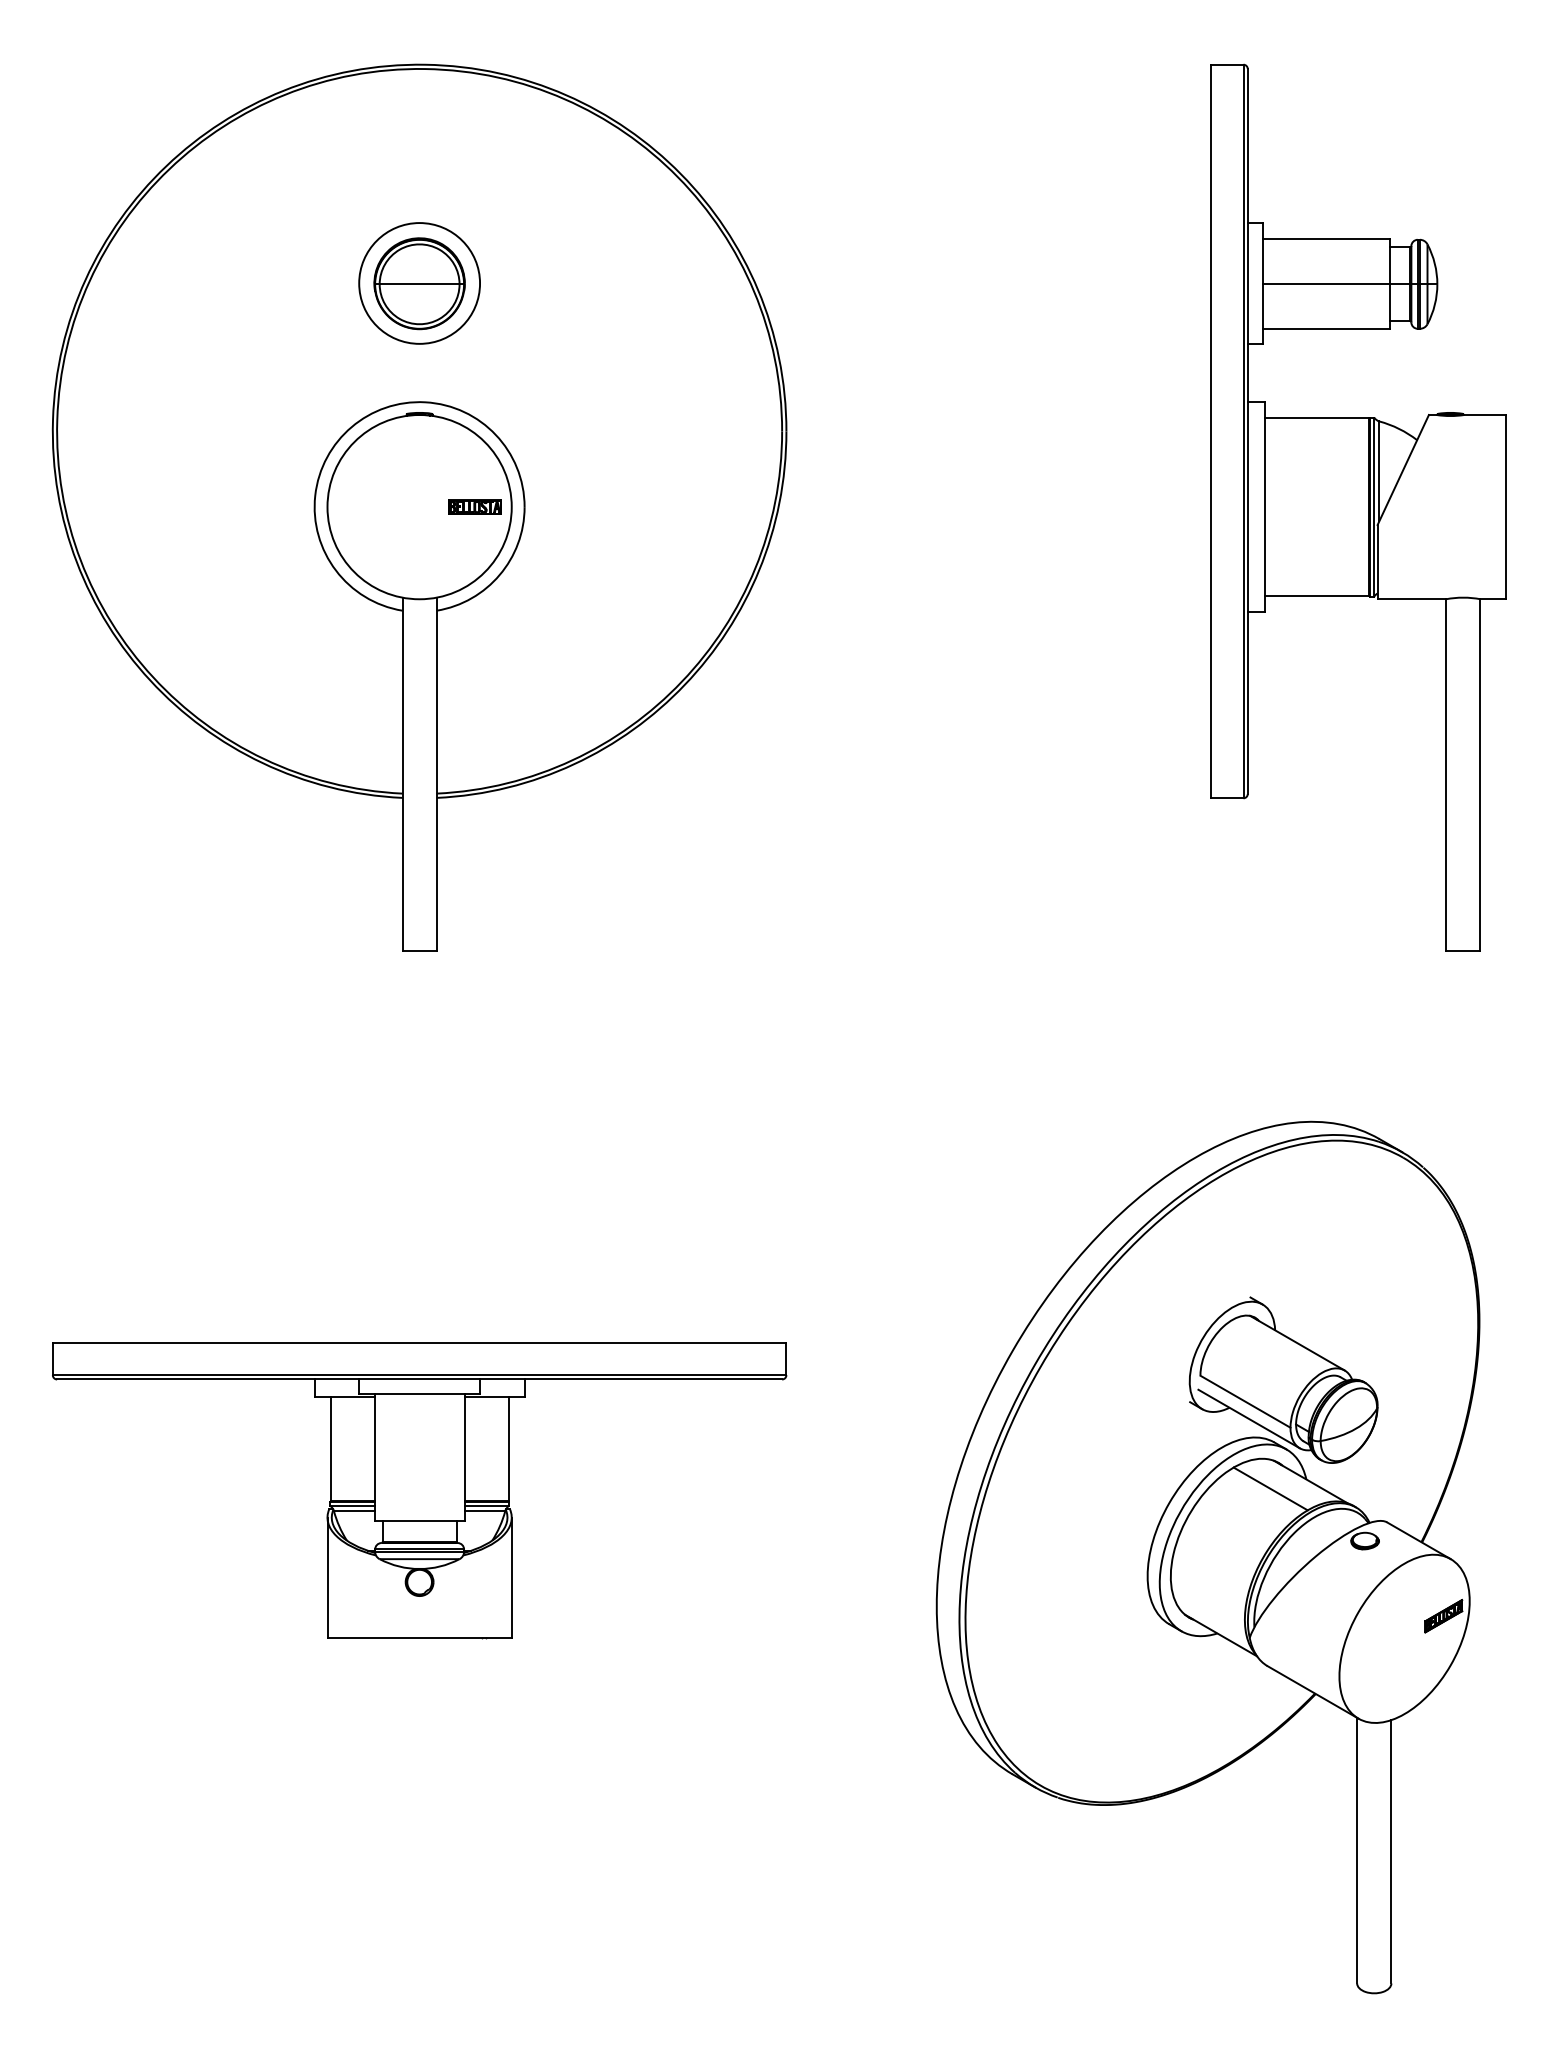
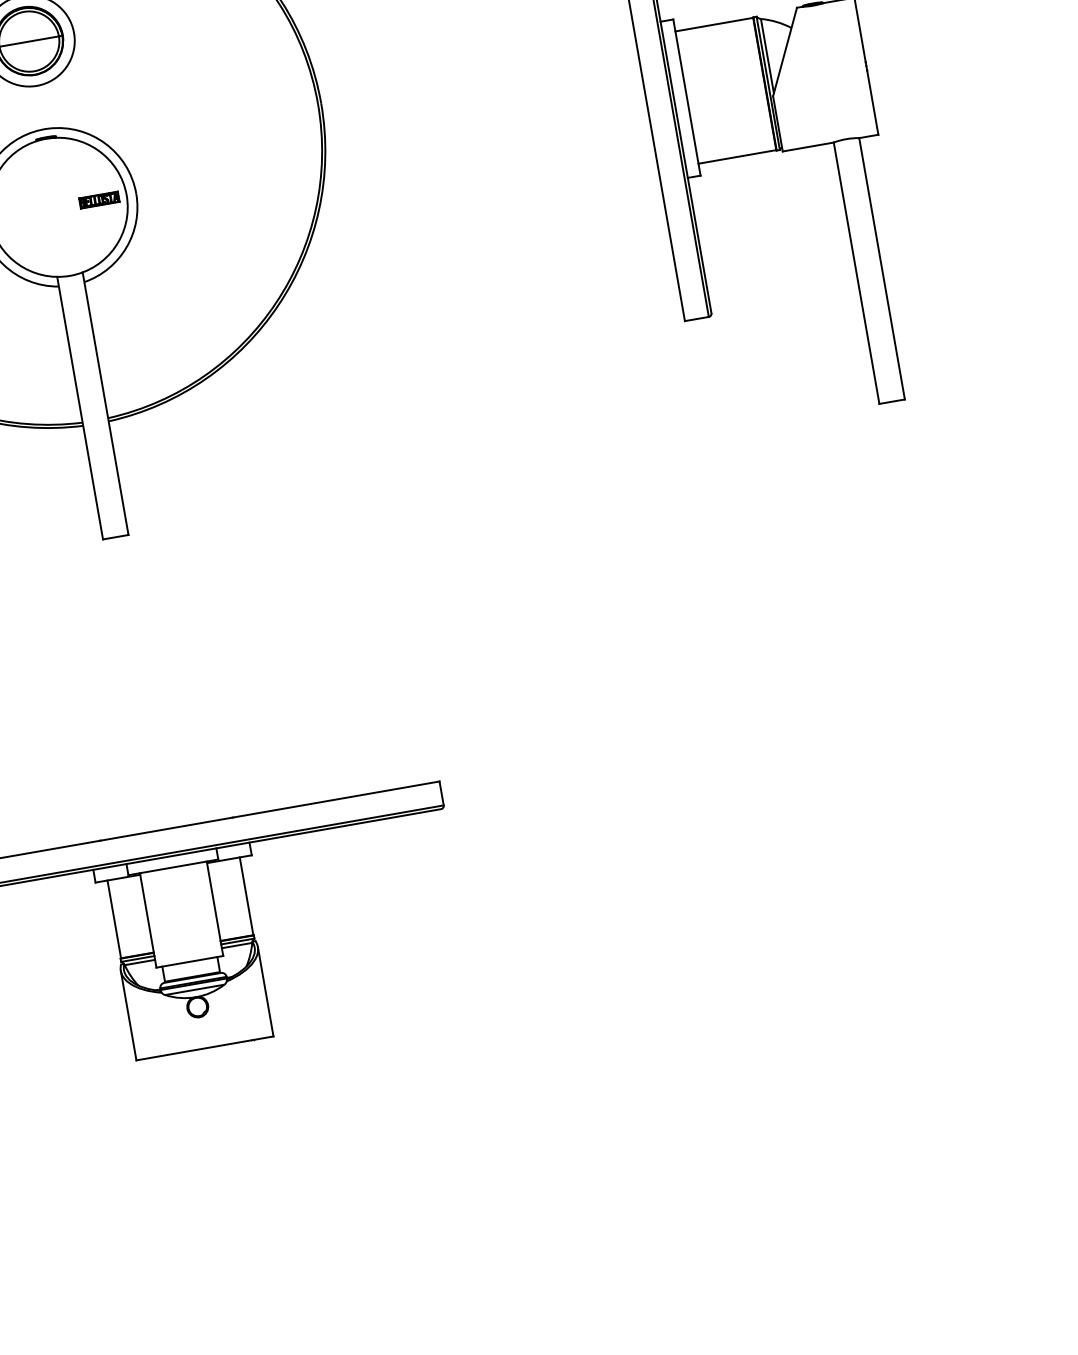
part: (1207, 1557) -> (780, 886), removed

